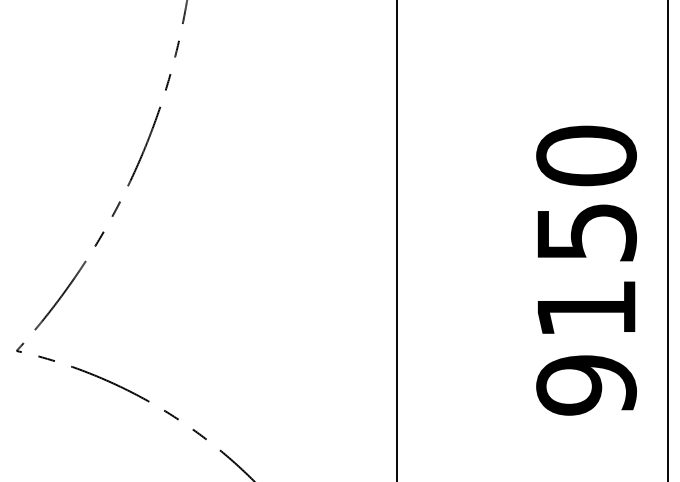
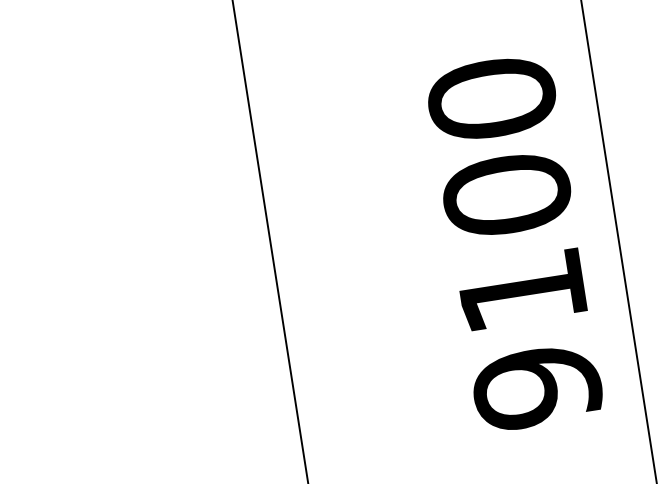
text: (586, 232) -> (507, 195), 9150 -> 9100

